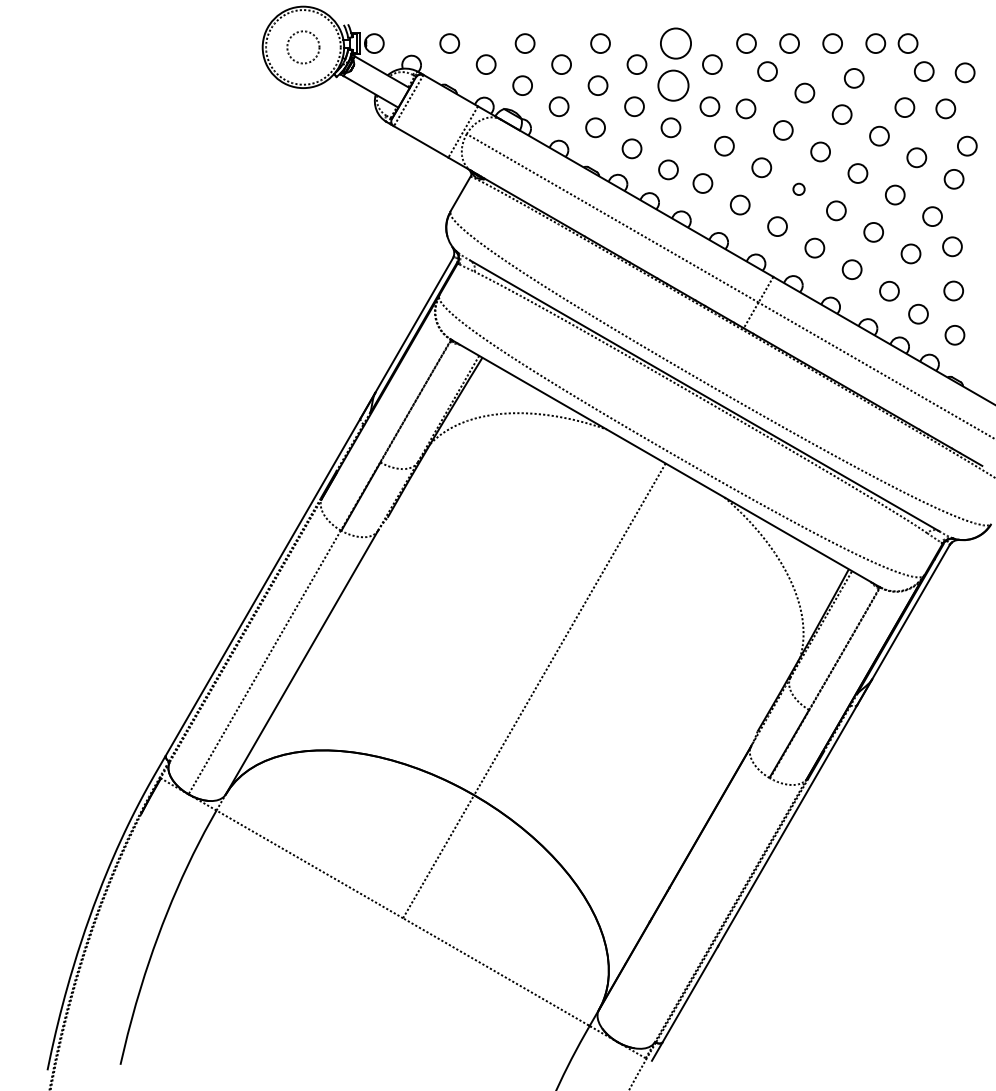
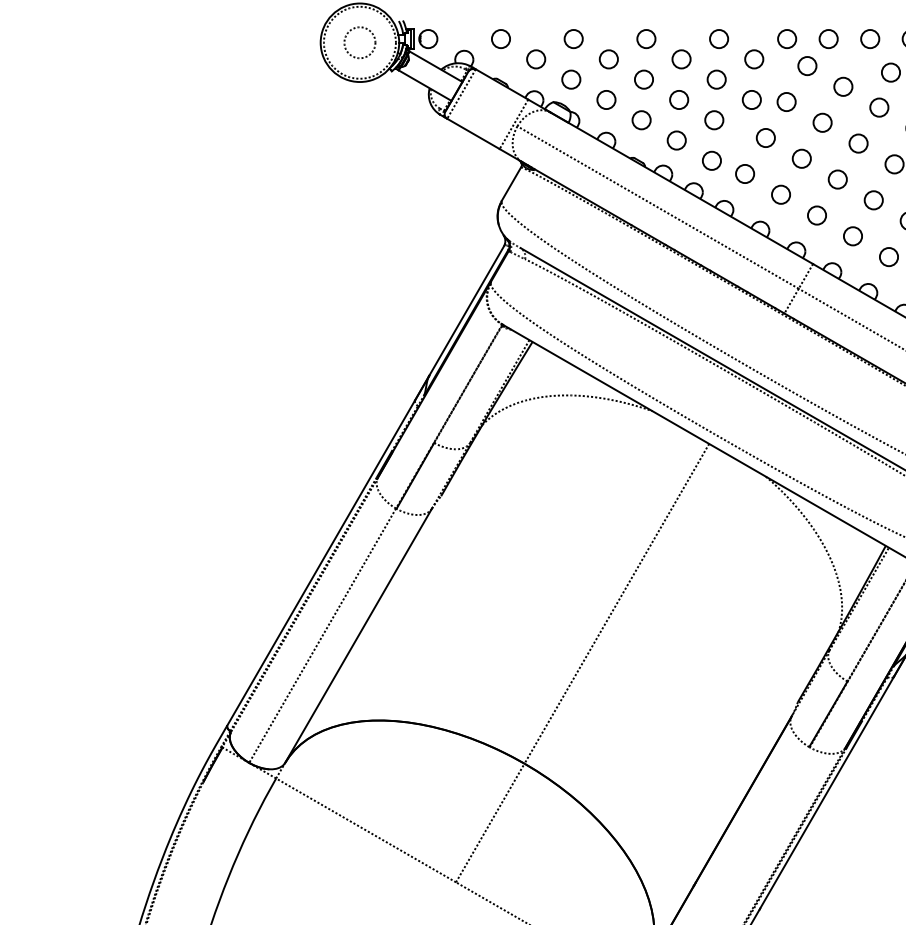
circle: (675, 43) -> (718, 38), size x0.62
circle: (673, 85) -> (716, 79), size x0.62
circle: (798, 189) -> (837, 179), size x1.67

